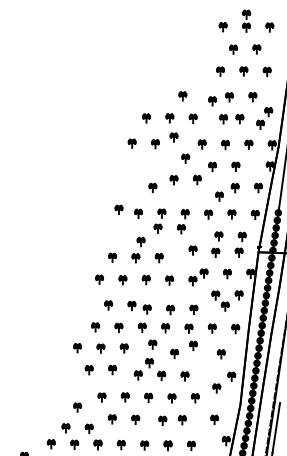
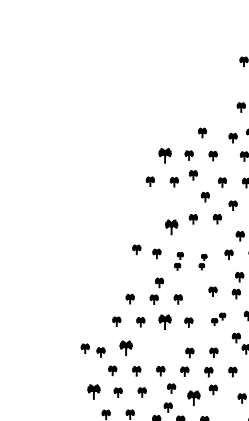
part: (146, 118) -> (165, 155), size x1.6
part: (152, 187) -> (171, 226), size x1.6
part: (159, 220) -> (178, 260), size x0.7
part: (183, 221) -> (203, 261), size x0.6
part: (198, 277) -> (218, 319), size x0.7
part: (145, 279) -> (164, 321), size x1.6
part: (108, 305) -> (125, 348), size x1.6
part: (139, 307) -> (93, 350), moved
part: (77, 348) -> (94, 392), size x1.6
part: (174, 353) -> (193, 397), size x1.6

